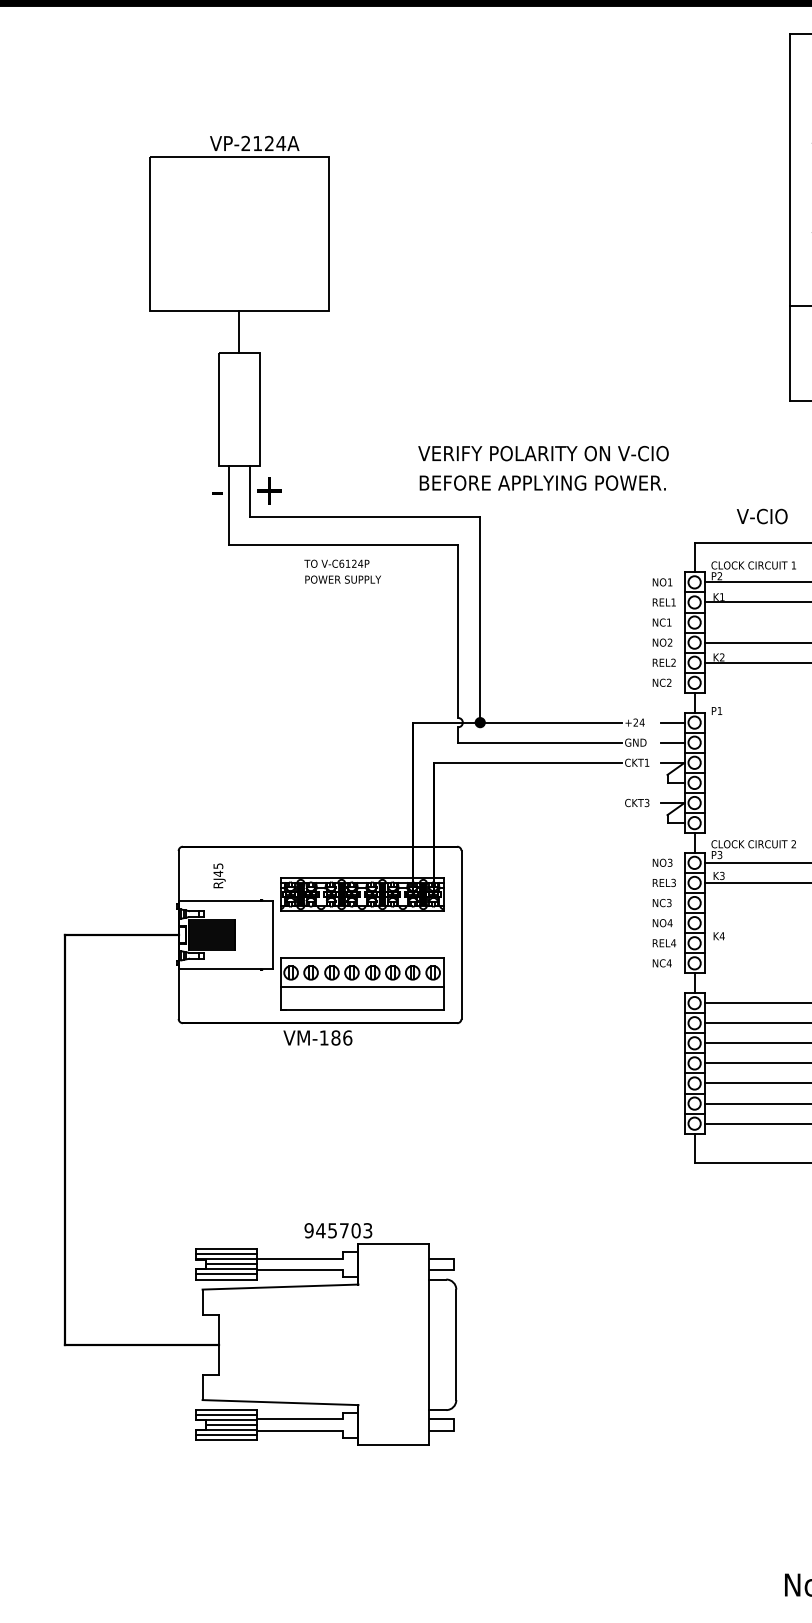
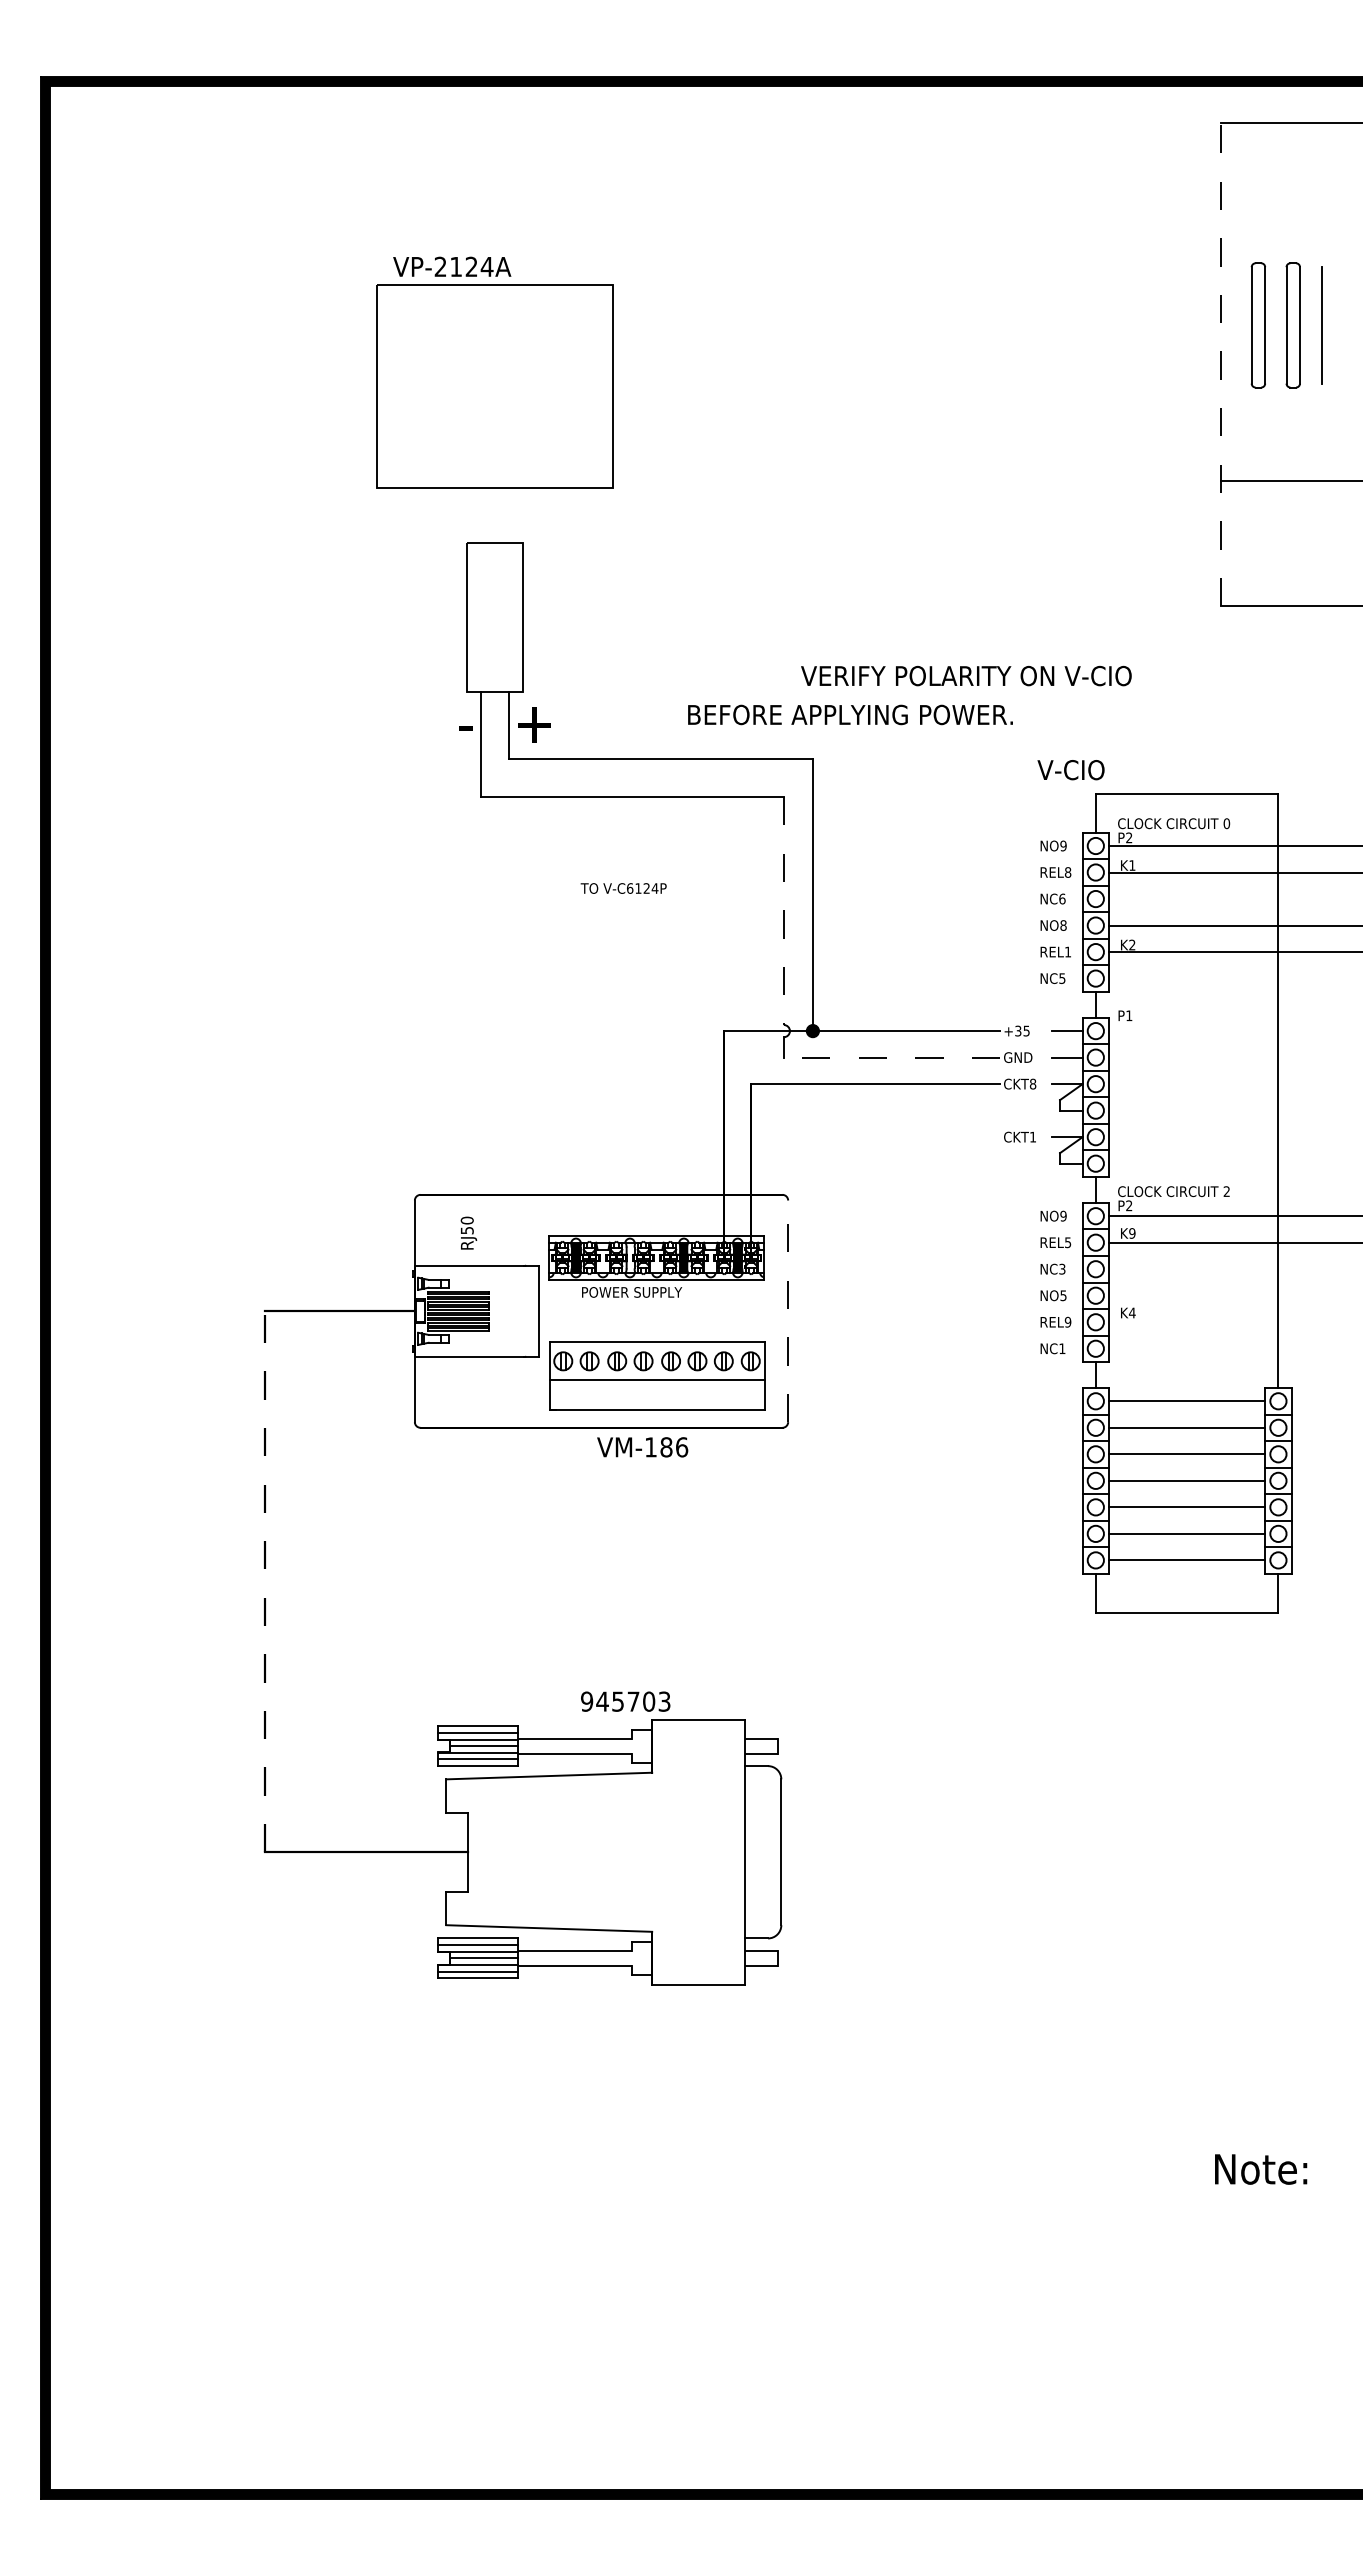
text: (254, 143) -> (452, 266), moved
line: (789, 217) -> (1221, 364), solid -> dashed
line: (239, 331) -> (495, 515), removed
text: (543, 453) -> (966, 675), moved
text: (542, 482) -> (850, 714), moved
text: (761, 516) -> (1070, 770), moved
text: (336, 563) -> (623, 888), moved
text: (793, 565) -> (1226, 823), 1 -> 0
text: (343, 579) -> (632, 1292), moved
text: (670, 582) -> (1063, 845), NO1 -> NO9
text: (673, 602) -> (1068, 872), REL1 -> REL8
text: (669, 622) -> (1062, 898), NC1 -> NC6
line: (457, 632) -> (783, 911), solid -> dashed
text: (670, 642) -> (1063, 925), NO2 -> NO8
text: (673, 662) -> (1067, 951), REL2 -> REL1
text: (669, 682) -> (1062, 978), NC2 -> NC5
text: (639, 722) -> (1022, 1030), +24 -> +35
line: (539, 742) -> (891, 1057), solid -> dashed
text: (646, 762) -> (1032, 1083), CKT1 -> CKT8
text: (647, 802) -> (1033, 1136), CKT3 -> CKT1
text: (720, 854) -> (1129, 1205), P3 -> P2
text: (670, 862) -> (1063, 1215), NO3 -> NO9
text: (217, 869) -> (466, 1225), RJ45 -> RJ50
text: (722, 875) -> (1132, 1233), K3 -> K9
text: (673, 882) -> (1068, 1241), REL3 -> REL5
fill: (341, 894) -> (629, 1257), removed
text: (670, 922) -> (1063, 1295), NO4 -> NO5
line: (461, 935) -> (788, 1311), solid -> dashed
text: (673, 942) -> (1067, 1321), REL4 -> REL9
text: (669, 963) -> (1062, 1348), NC4 -> NC1
text: (317, 1038) -> (642, 1447), moved
line: (64, 1139) -> (264, 1581), solid -> dashed

